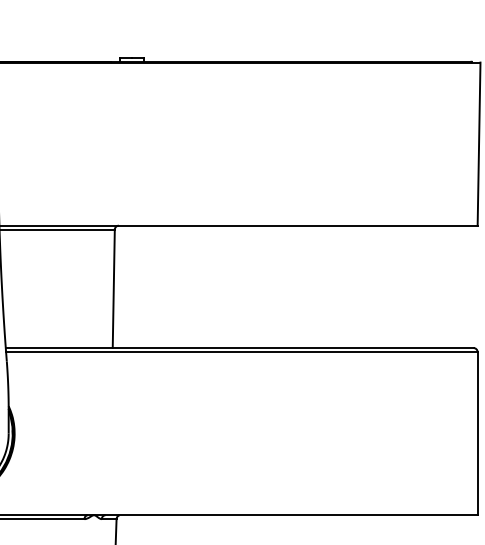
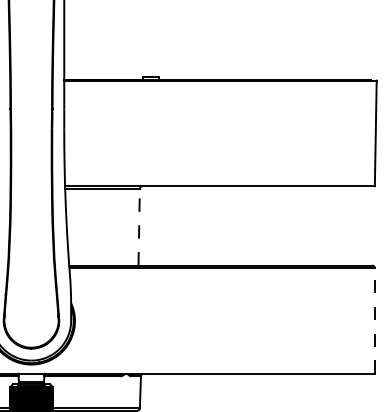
line: (114, 287) -> (139, 226), solid -> dashed
line: (477, 432) -> (374, 320), solid -> dashed

